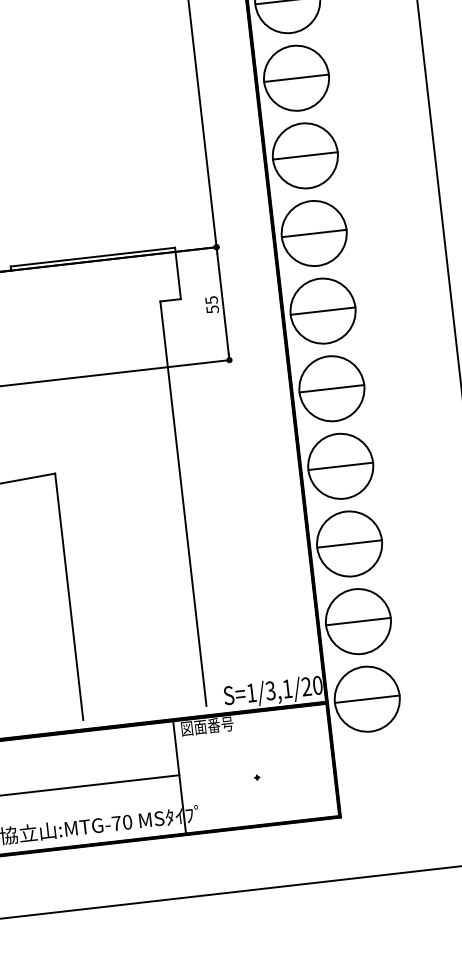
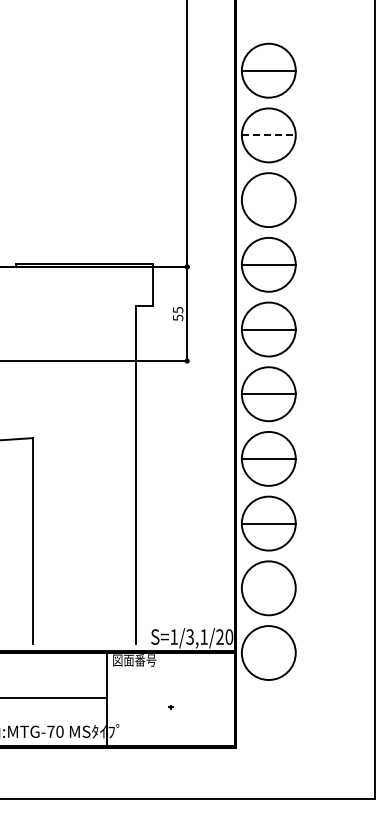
line: (296, 78) -> (268, 135), solid -> dashed
line: (305, 156) -> (268, 200), removed
line: (358, 621) -> (268, 588), removed
line: (366, 699) -> (268, 653), removed

